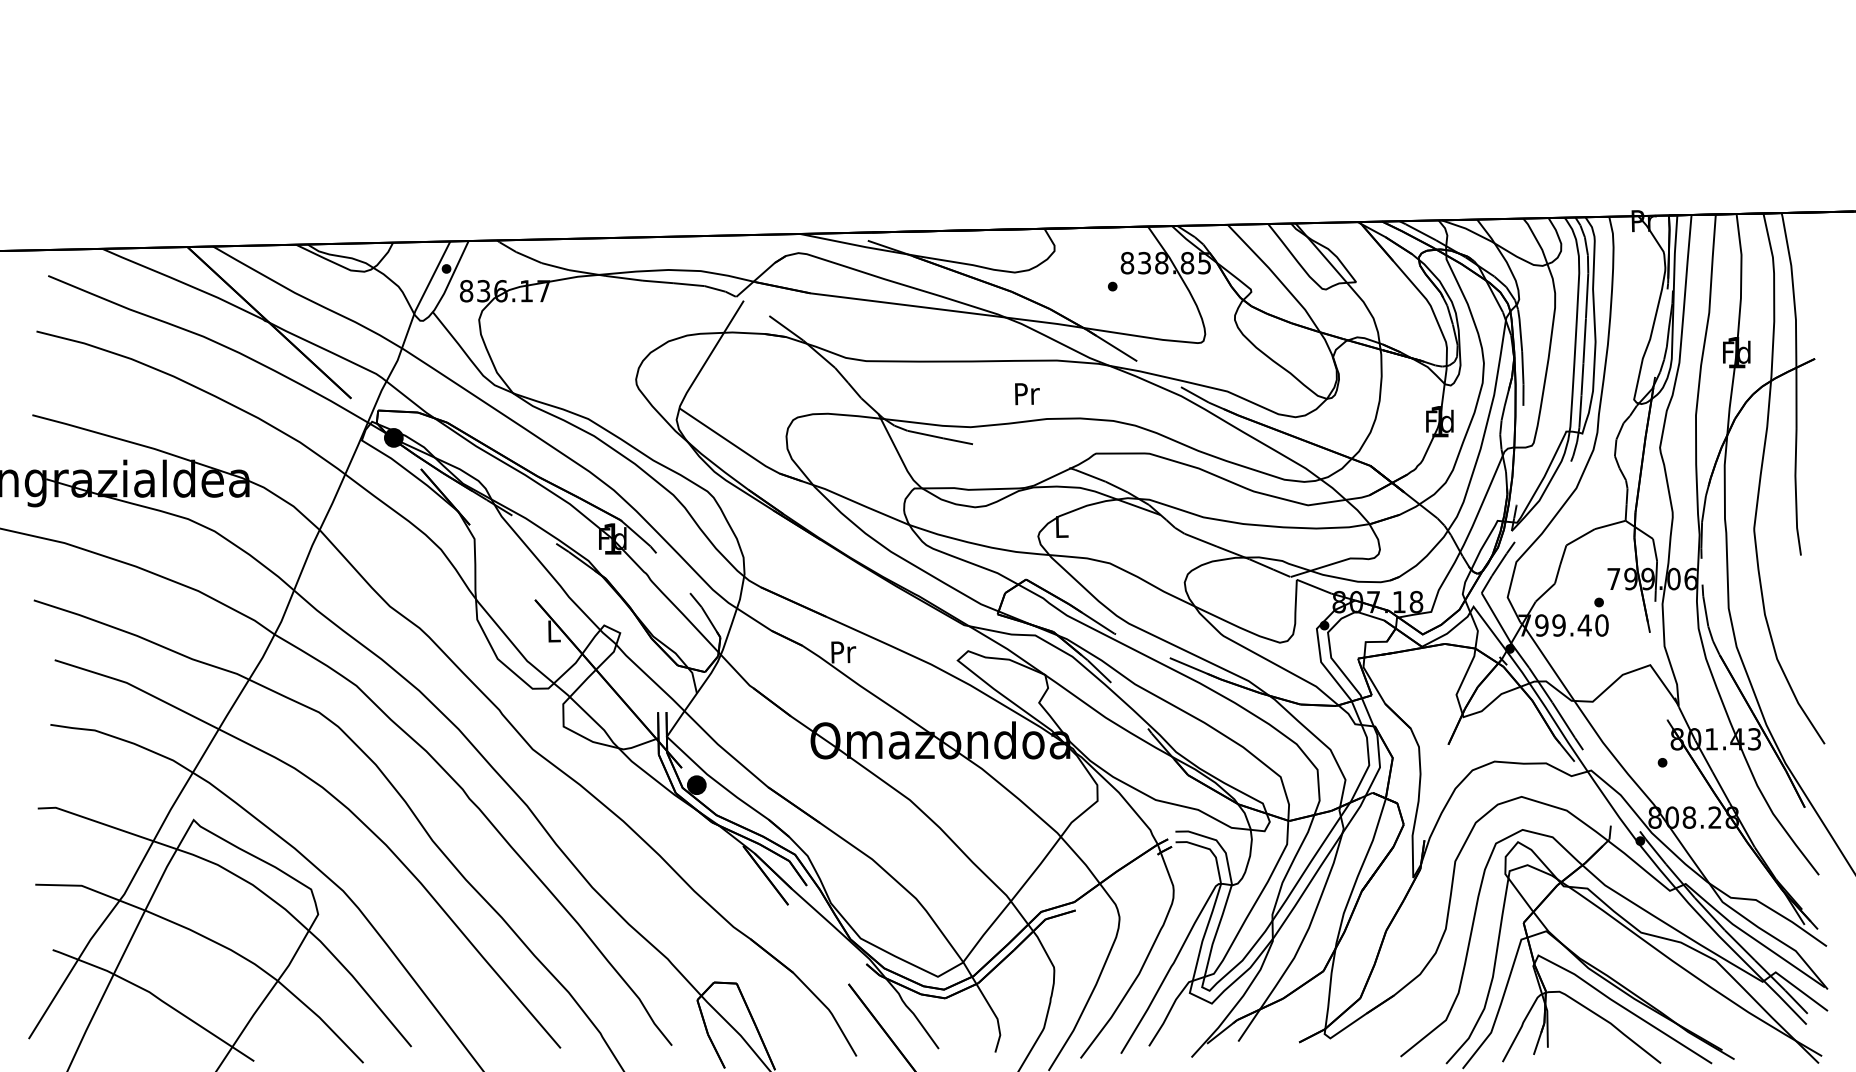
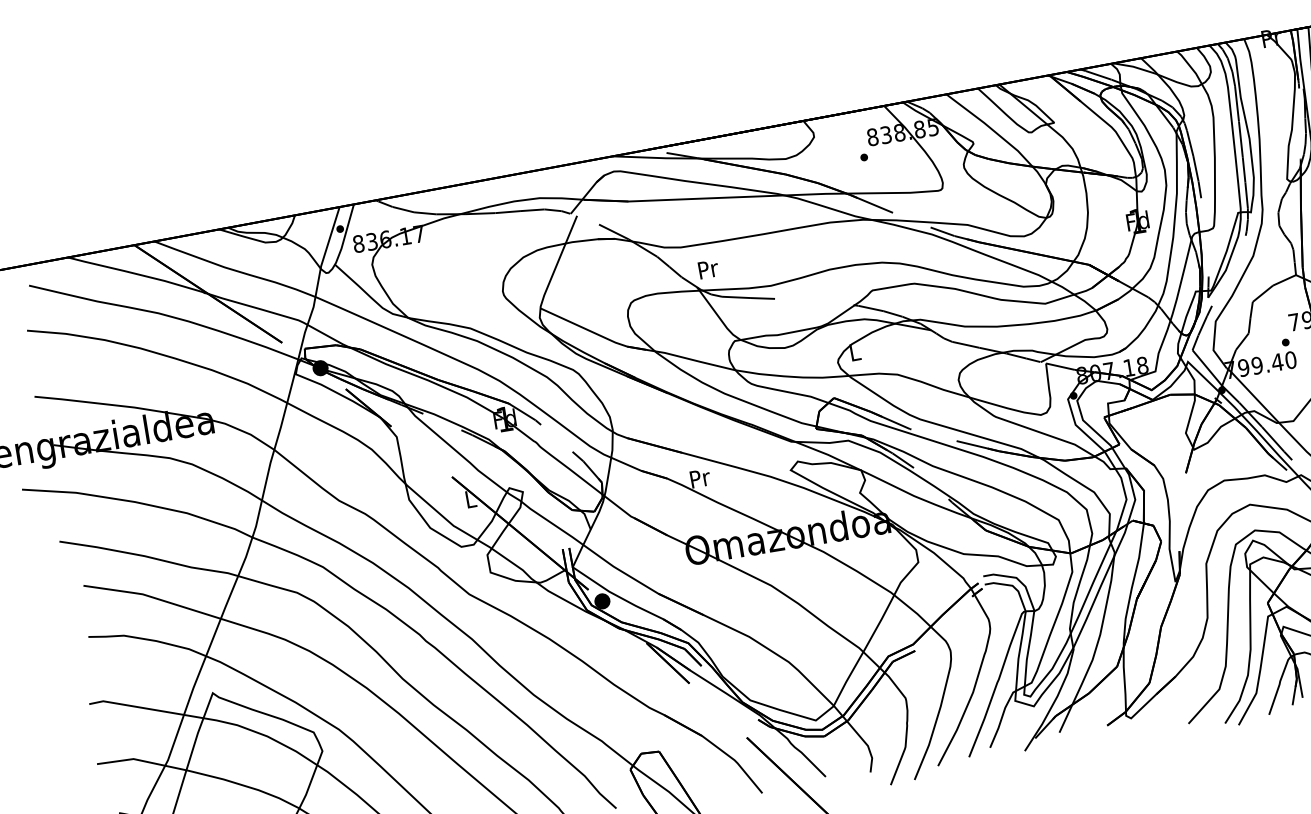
text: (1027, 394) -> (708, 269), moved

